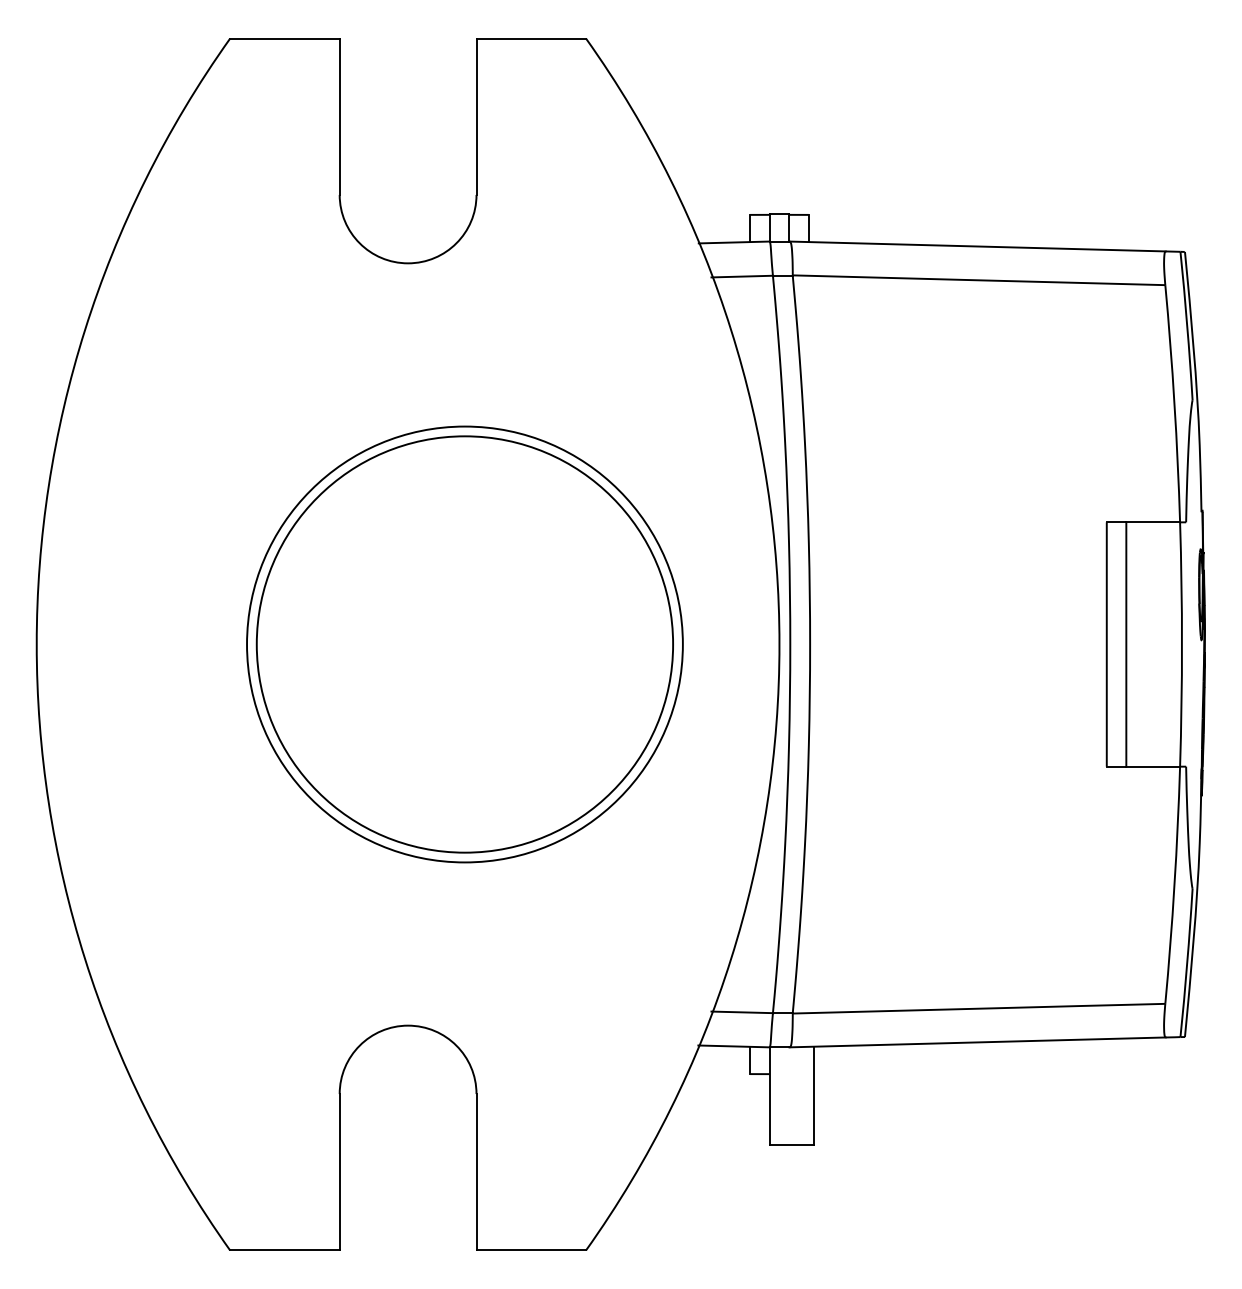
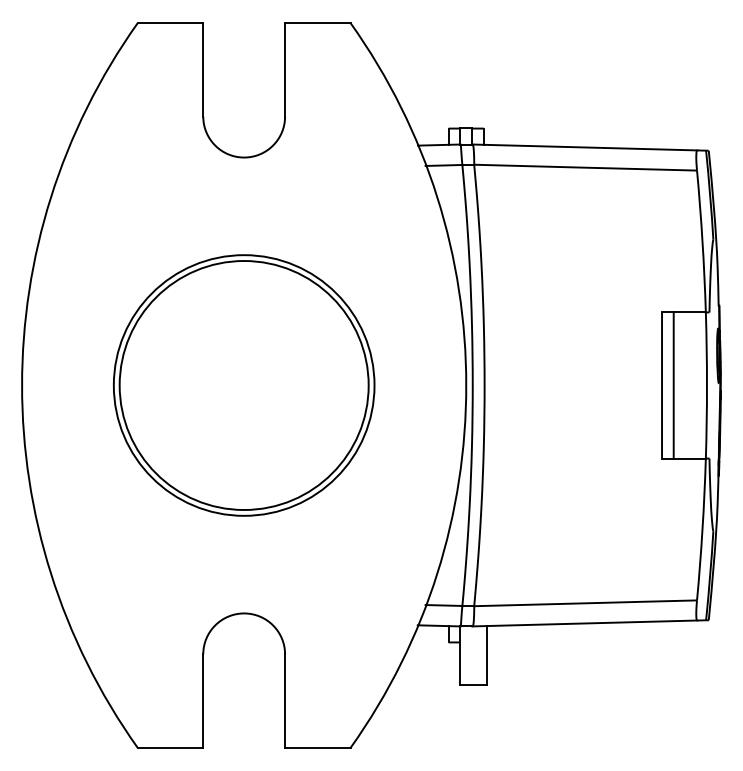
part: (465, 644) -> (244, 385), moved

